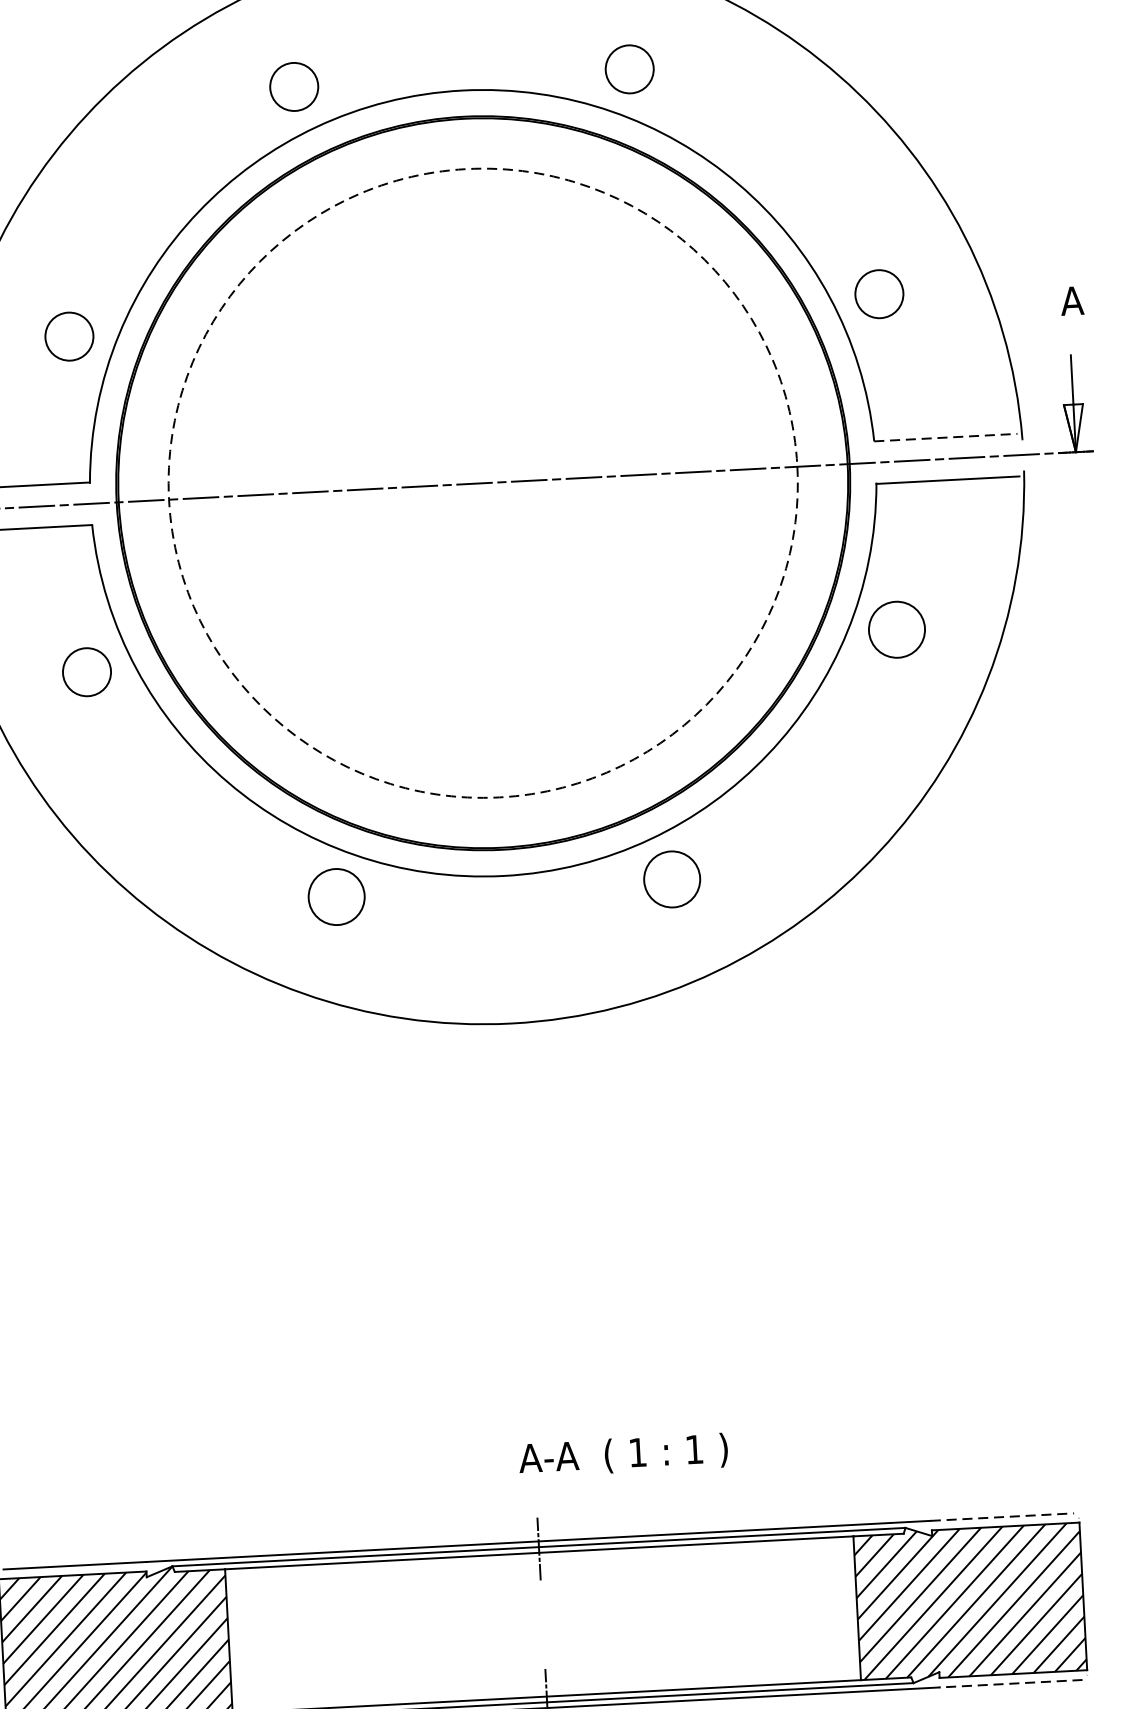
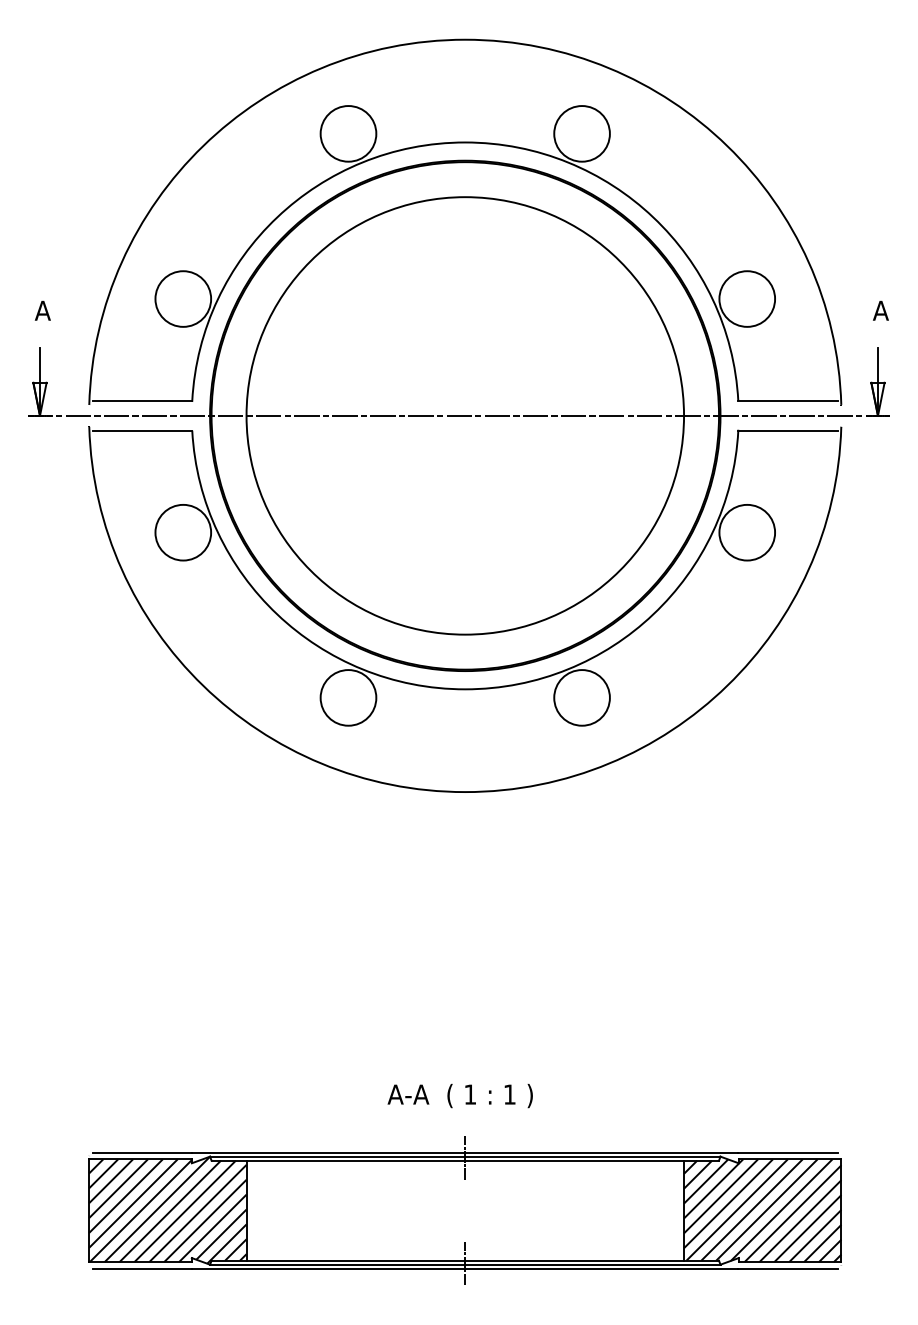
circle: (628, 68) -> (581, 133), size x1.67
circle: (294, 86) -> (348, 133), size x1.67
circle: (879, 293) -> (747, 298), size x1.67
circle: (69, 335) -> (183, 298), size x1.67
line: (946, 438) -> (788, 401), dashed -> solid
circle: (483, 482) -> (465, 415), dashed -> solid
circle: (897, 629) -> (747, 532), size x1.43
circle: (87, 671) -> (183, 532), size x1.67
circle: (671, 878) -> (581, 697), size x1.43
circle: (336, 896) -> (348, 697), size x1.43
text: (622, 1456) -> (459, 1096), moved
line: (1002, 1516) -> (788, 1152), dashed -> solid
line: (1011, 1683) -> (788, 1268), dashed -> solid

